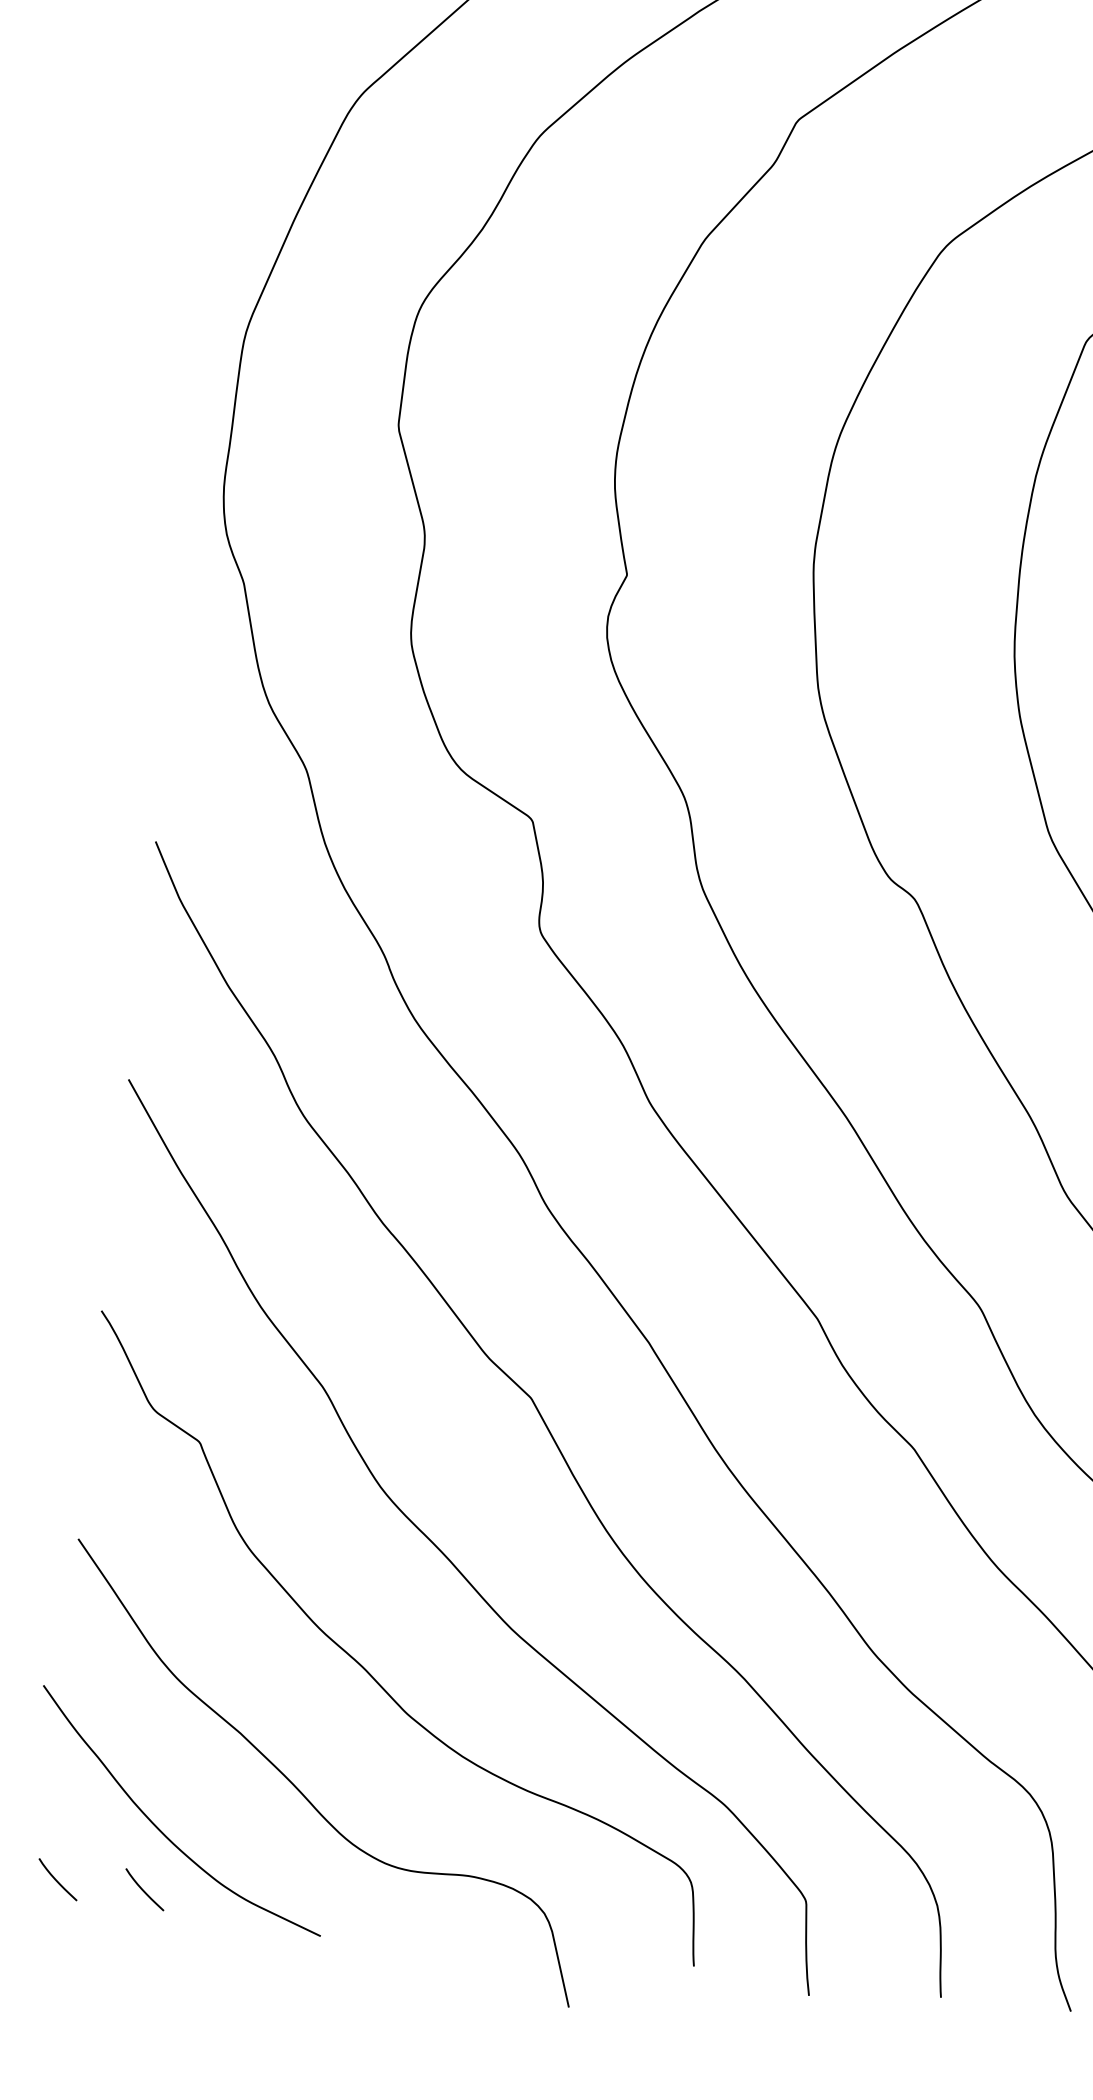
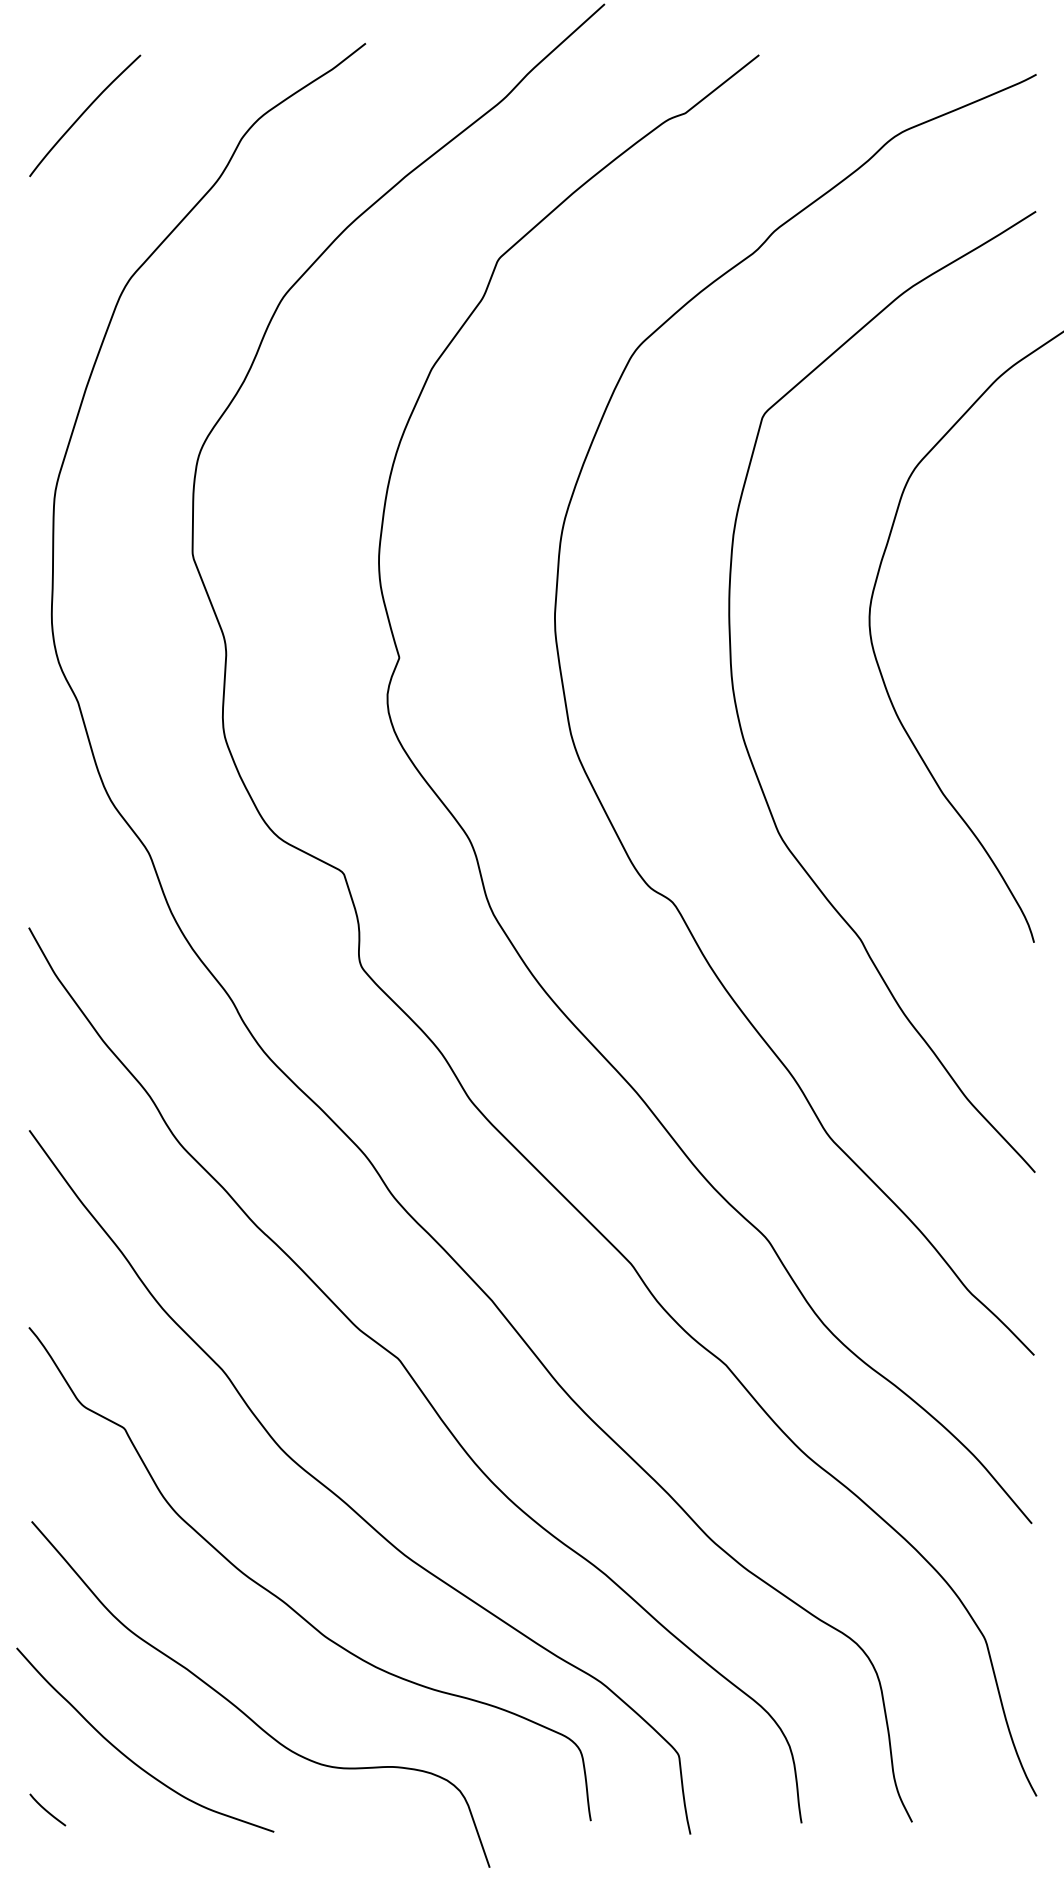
curve: (143, 1888) -> (120, 1809), removed

